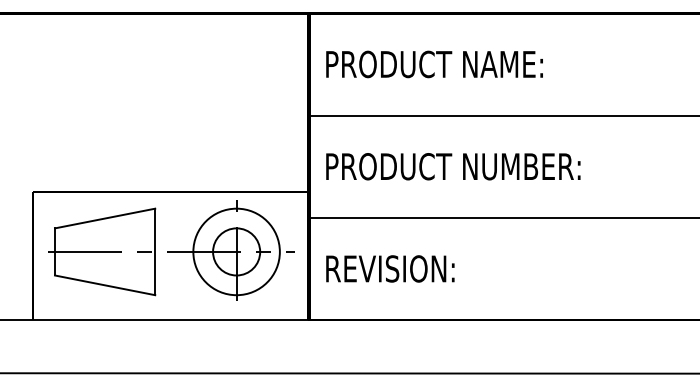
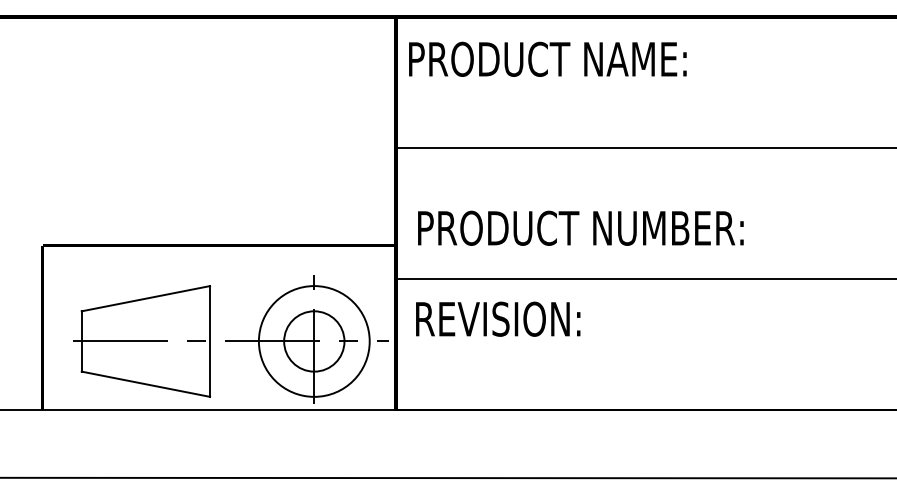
text: (434, 63) -> (547, 58), moved
text: (453, 166) -> (580, 227), moved
part: (171, 250) -> (230, 339), moved
text: (390, 268) -> (498, 318), moved

